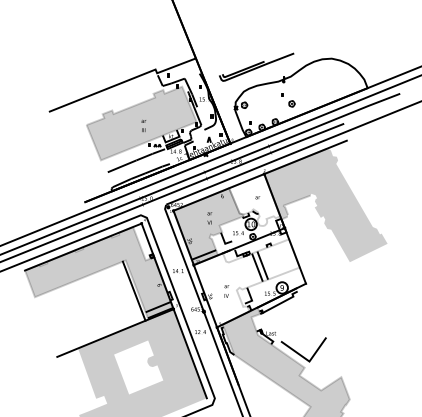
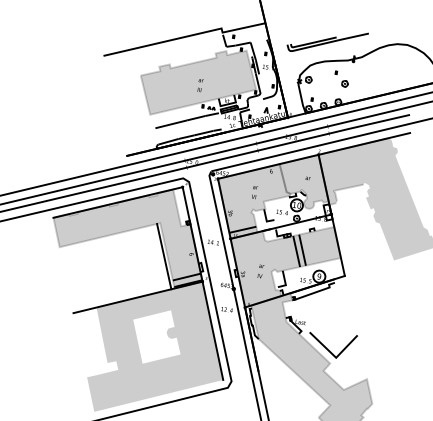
part: (288, 100) -> (341, 79), moved
fill: (254, 199) -> (304, 179), added
fill: (246, 283) -> (282, 266), added

